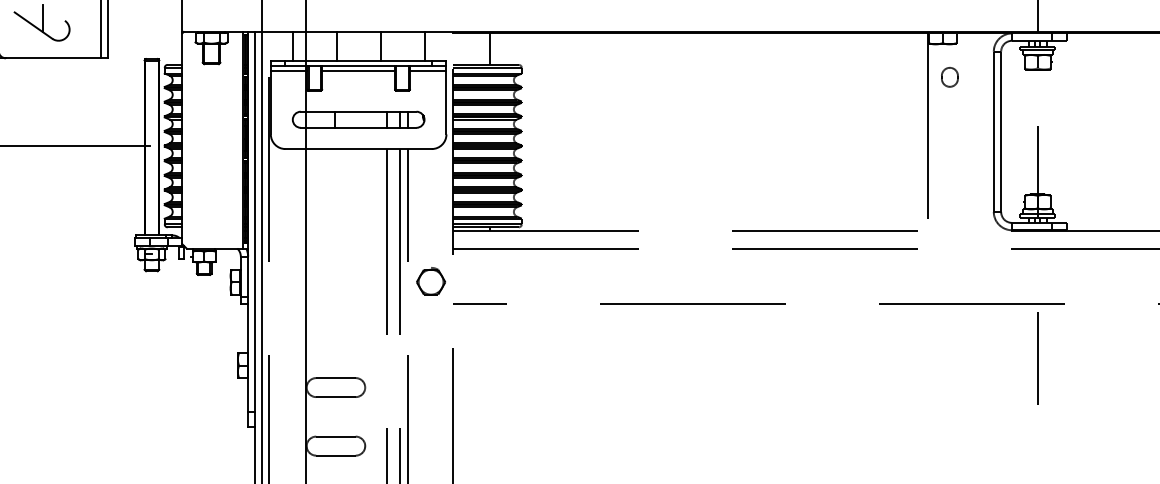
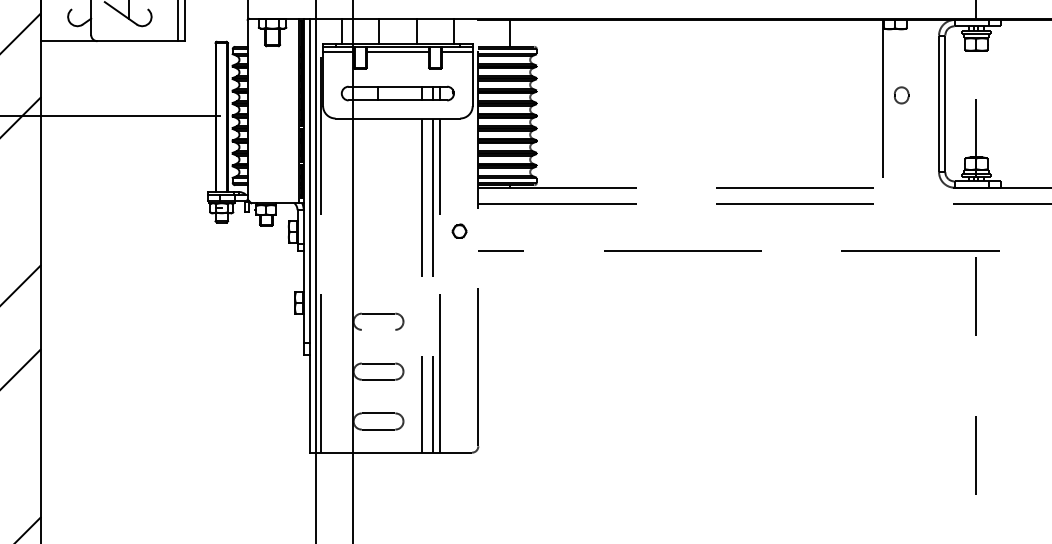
part: (949, 77) -> (901, 95), moved
part: (430, 280) -> (459, 230), size x0.6
line: (335, 396) -> (378, 329), removed

